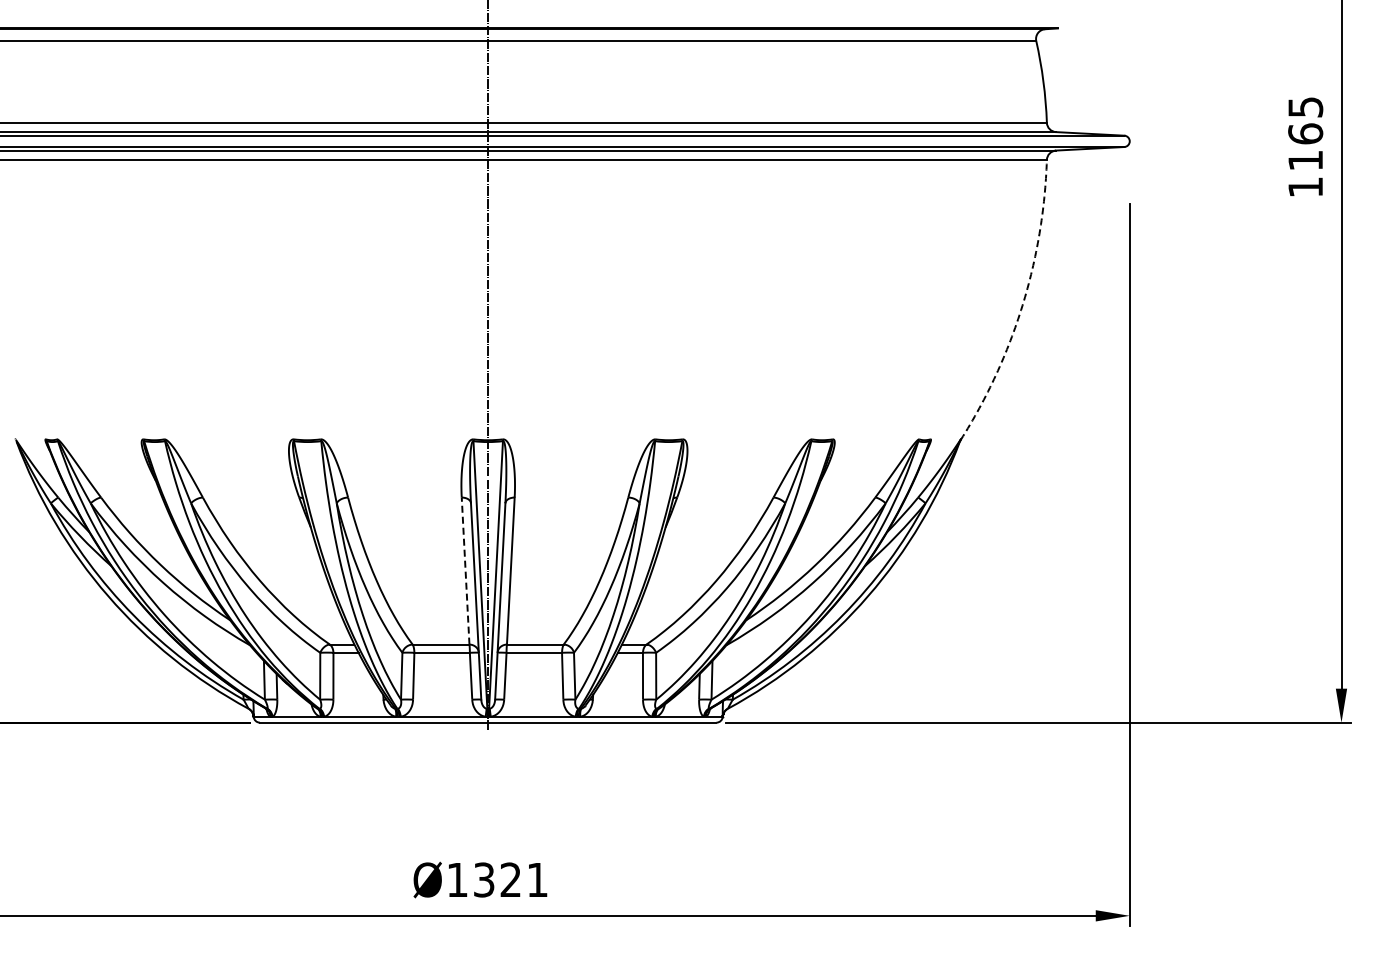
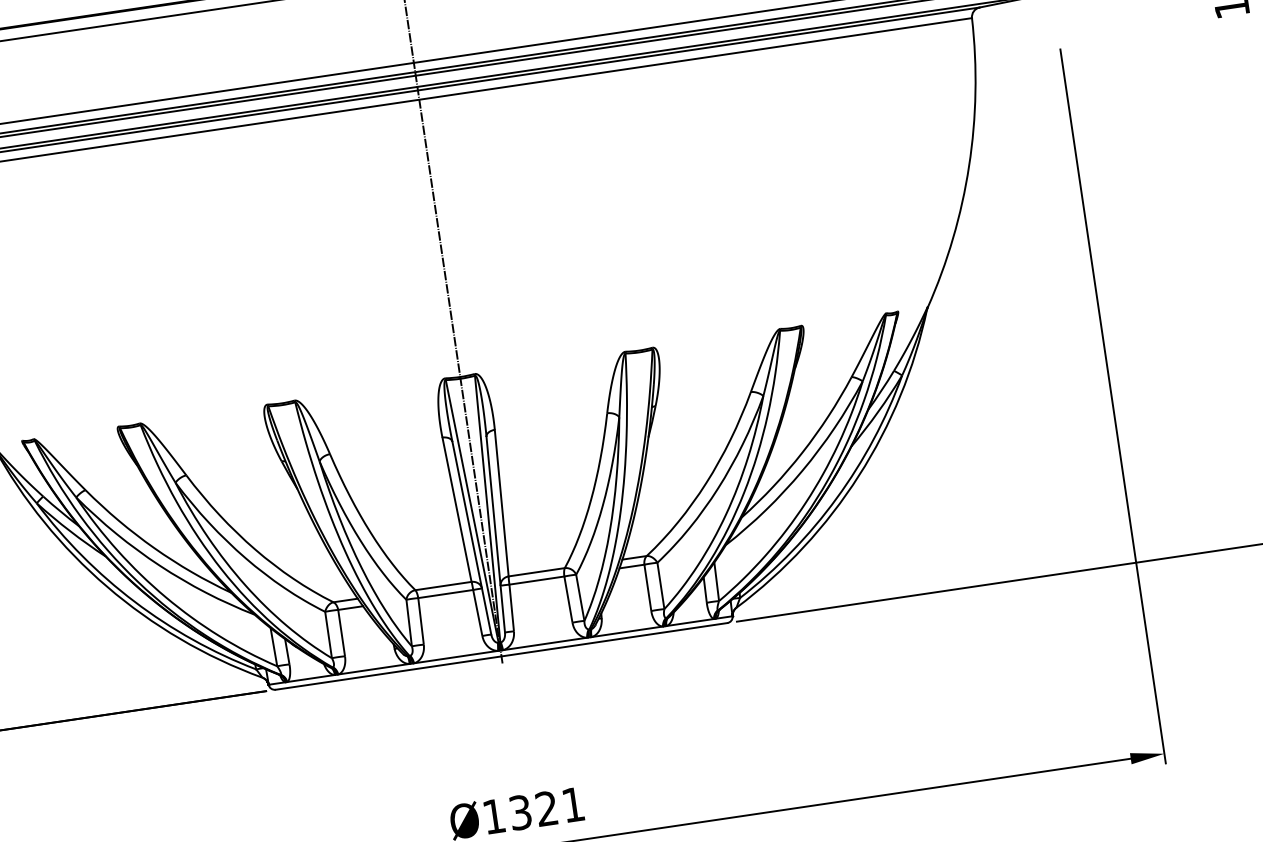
arc: (1022, 305) -> (969, 165), dashed -> solid
line: (465, 571) -> (456, 510), dashed -> solid

